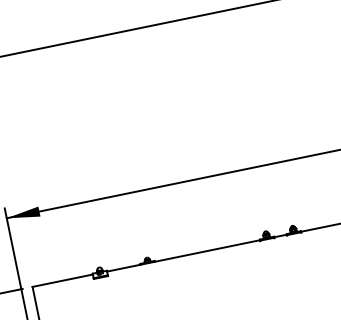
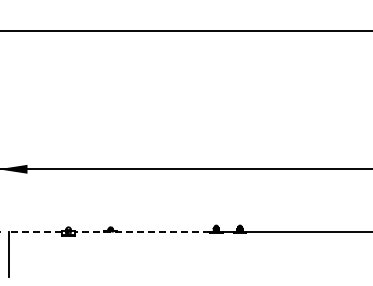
line: (183, 256) -> (142, 232), solid -> dashed
line: (63, 281) -> (35, 232), solid -> dashed

